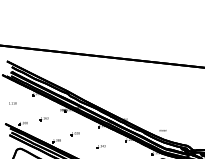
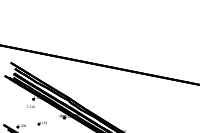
text: (12, 103) -> (30, 106), moved

